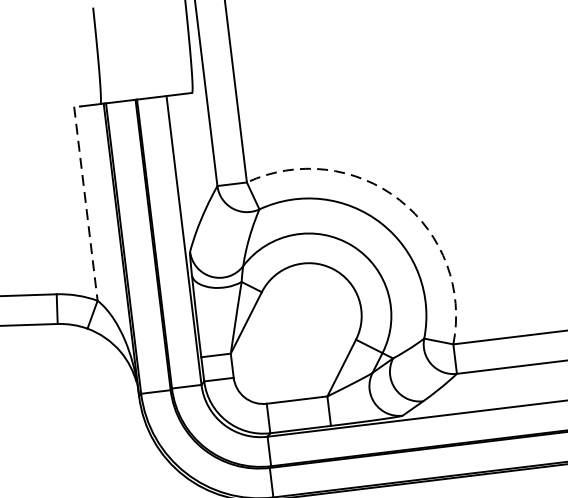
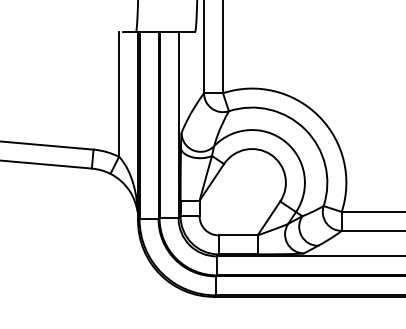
arc: (399, 200) -> (318, 116), dashed -> solid
line: (86, 203) -> (119, 94), dashed -> solid

